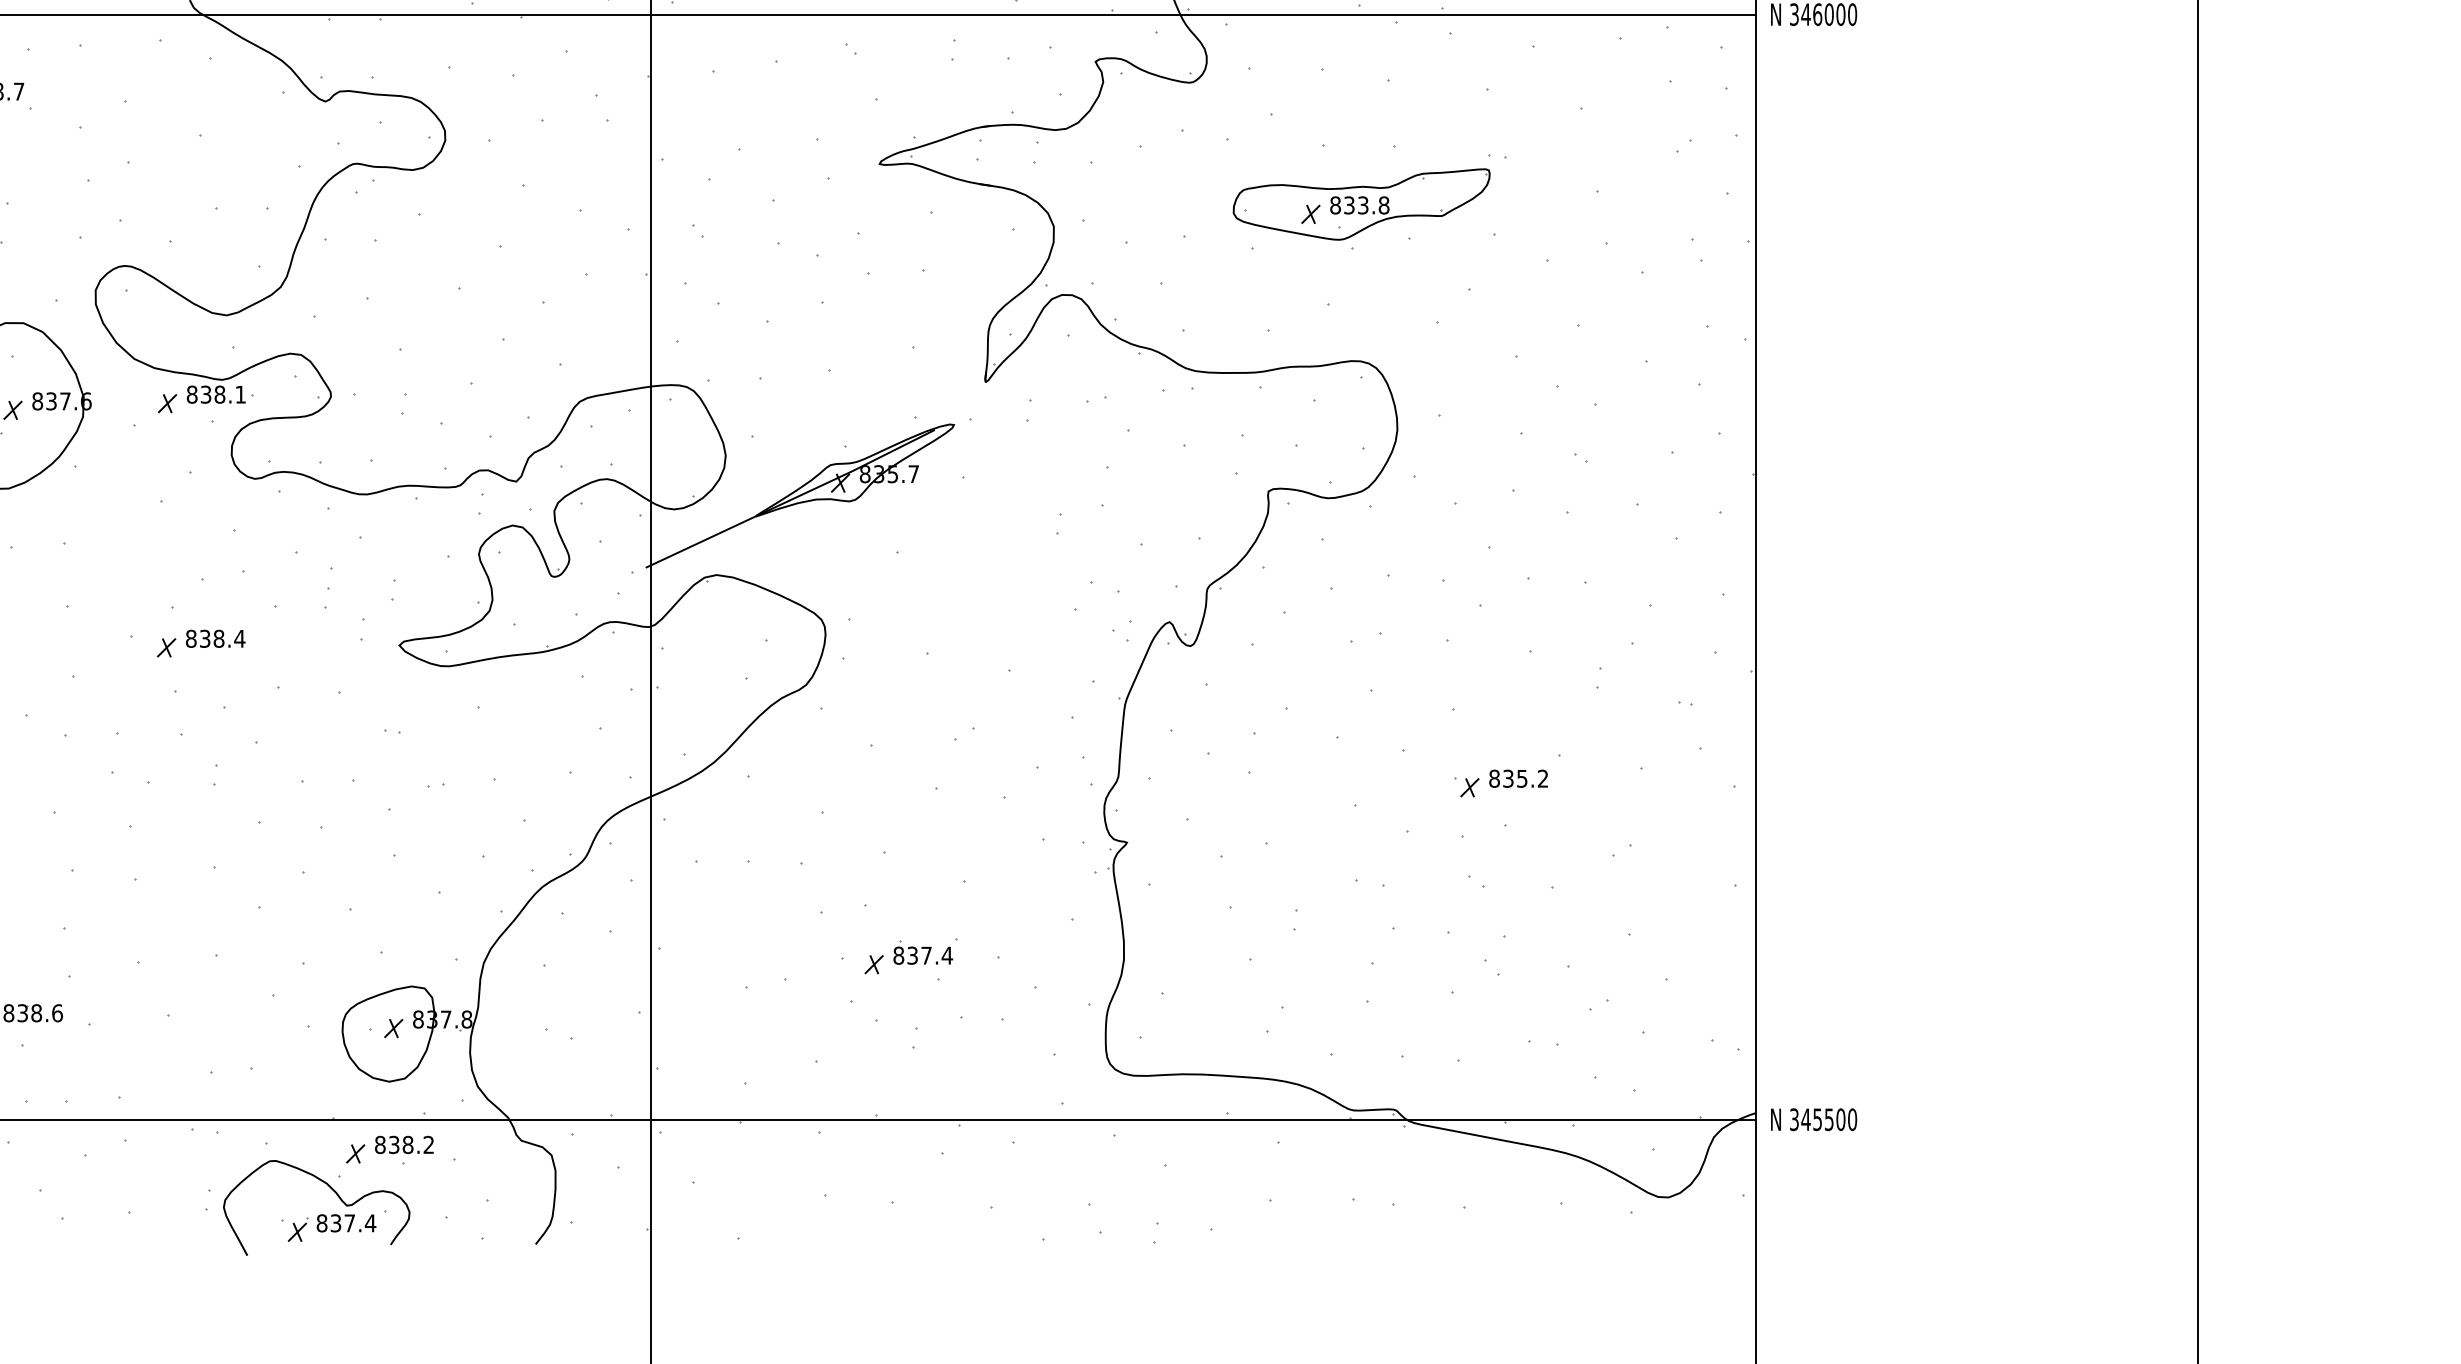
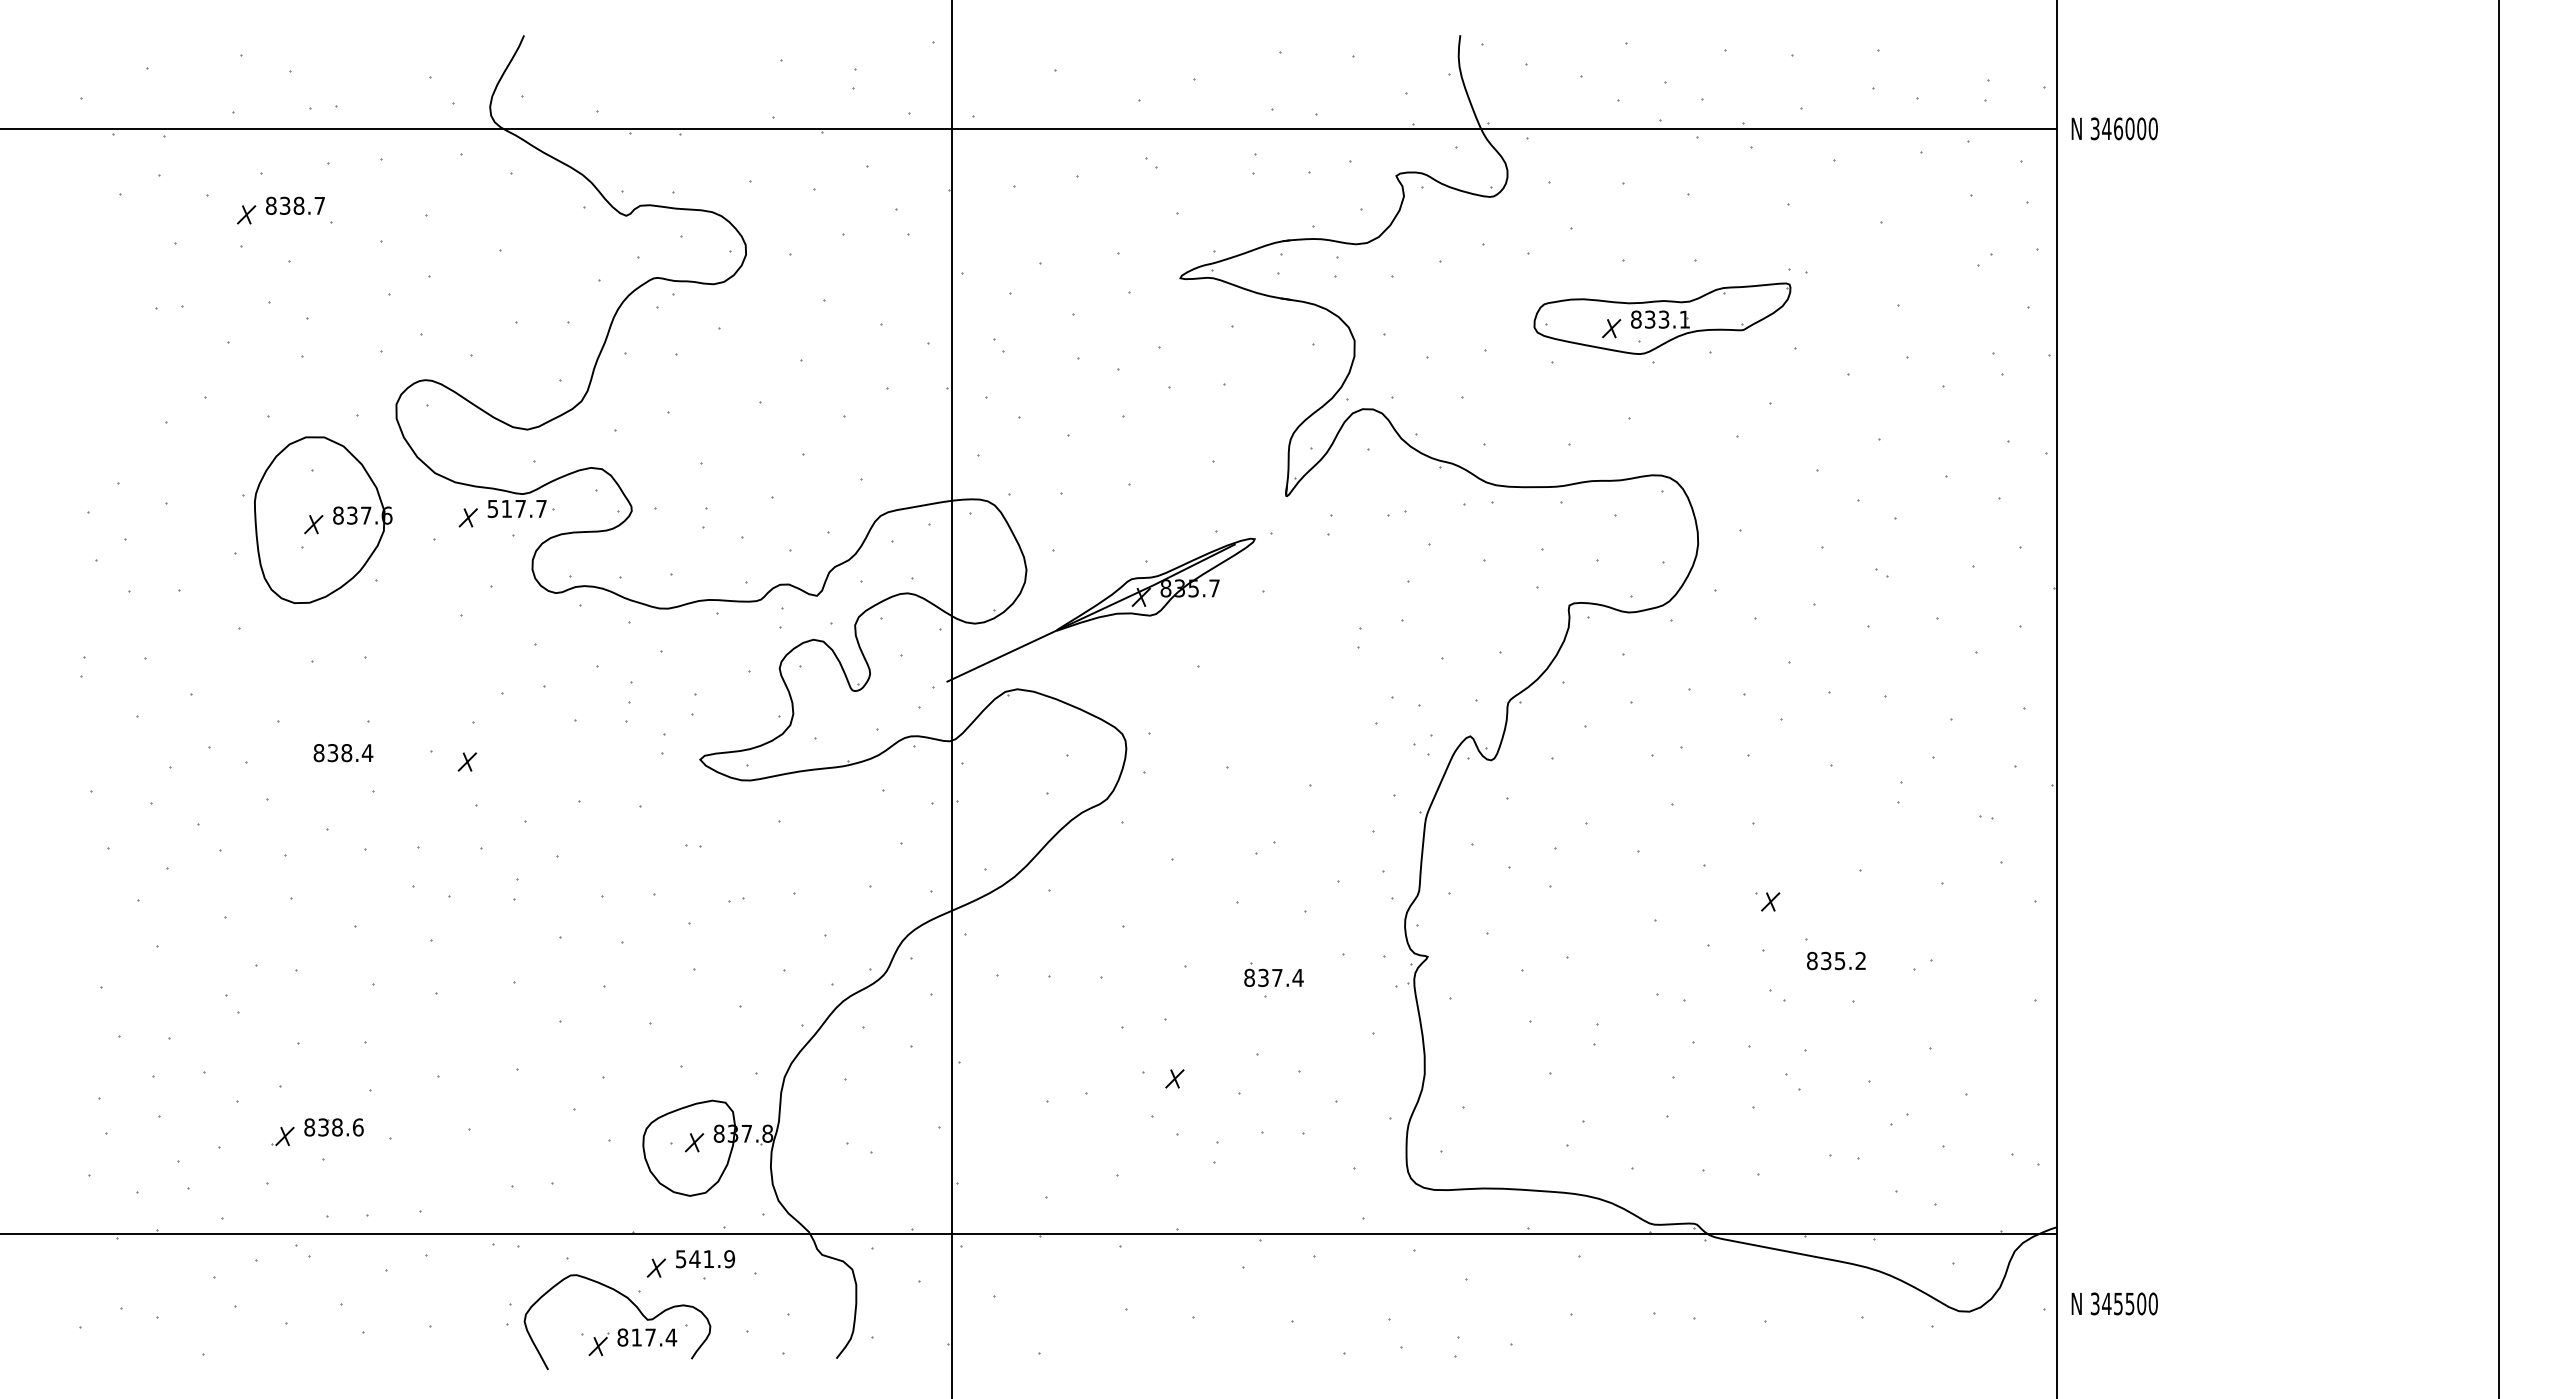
text: (1383, 205) -> (1684, 319), 833.8 -> 833.1
text: (215, 394) -> (516, 508), 838.1 -> 517.7
text: (215, 639) -> (343, 753), moved
text: (1518, 778) -> (1836, 960), moved
part: (922, 952) -> (1273, 974), moved
text: (1813, 1119) -> (2114, 1303), moved
text: (404, 1145) -> (705, 1259), 838.2 -> 541.9
text: (335, 1223) -> (636, 1337), 837.4 -> 817.4

